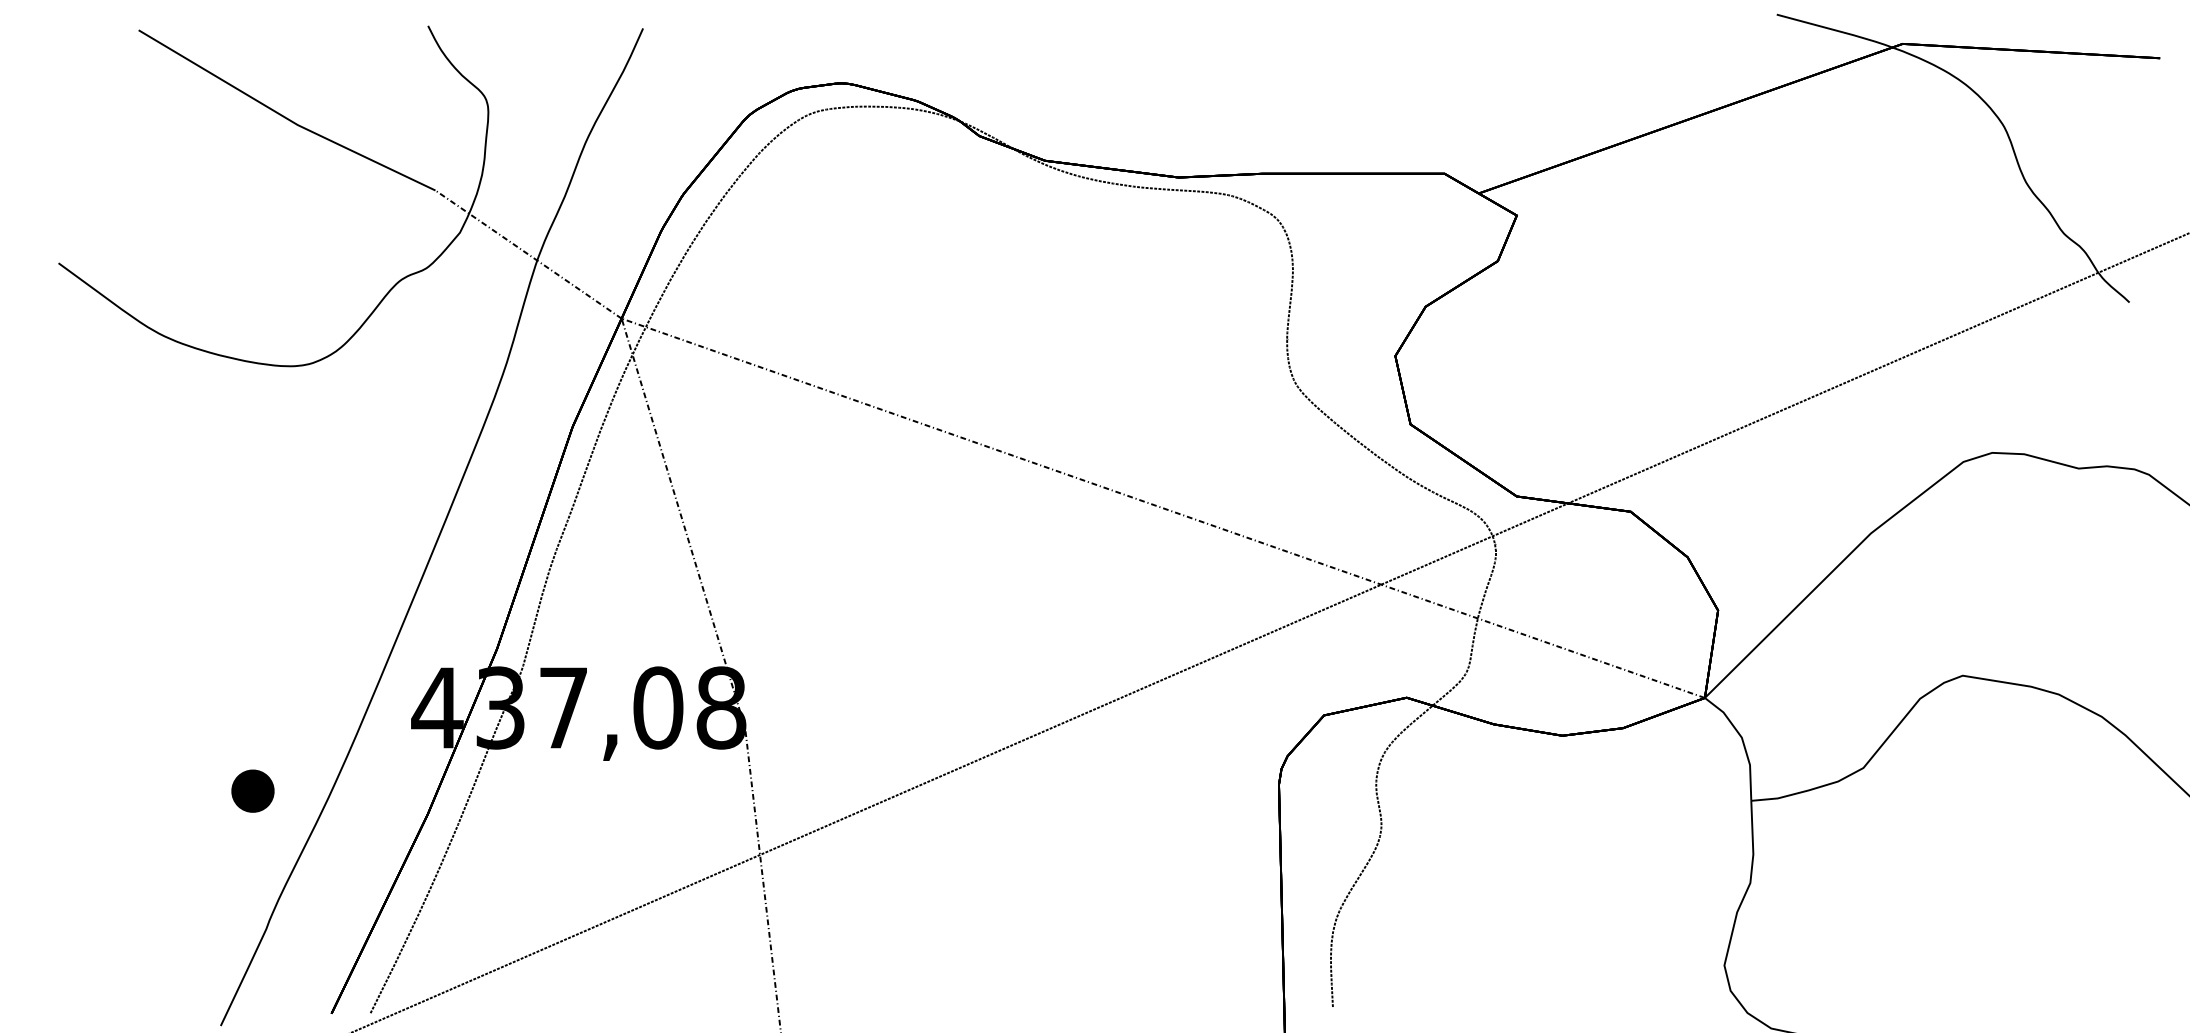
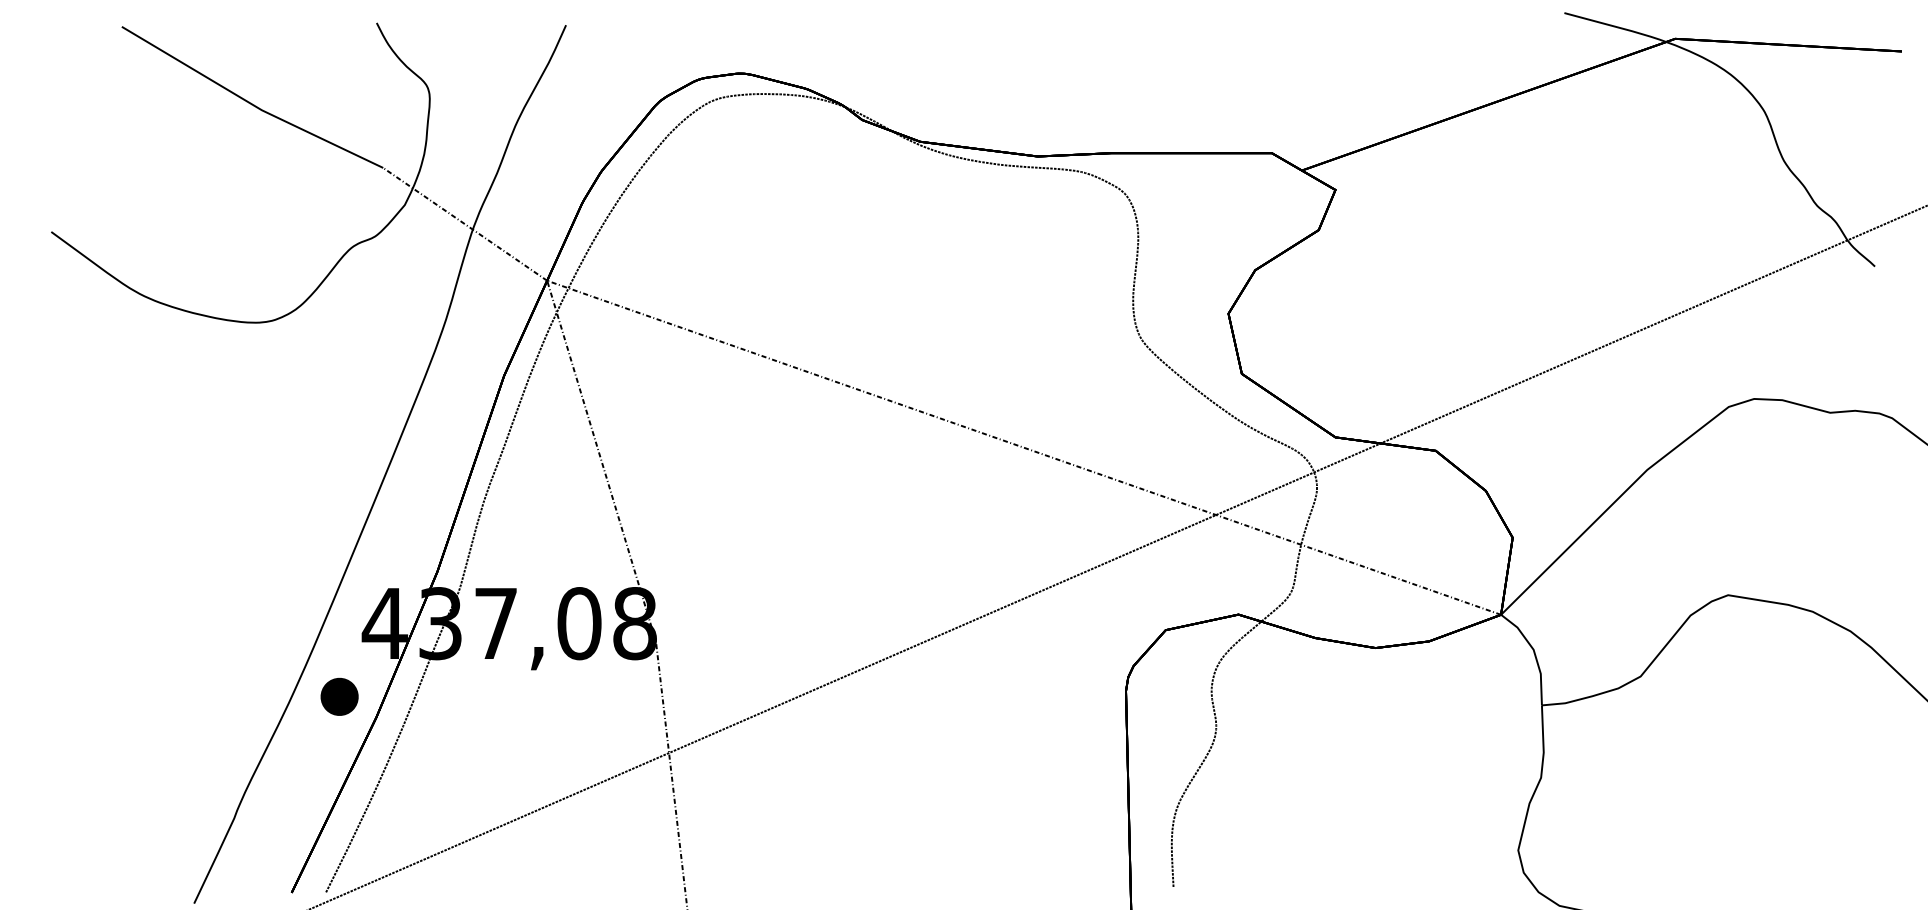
part: (252, 790) -> (339, 696), moved

